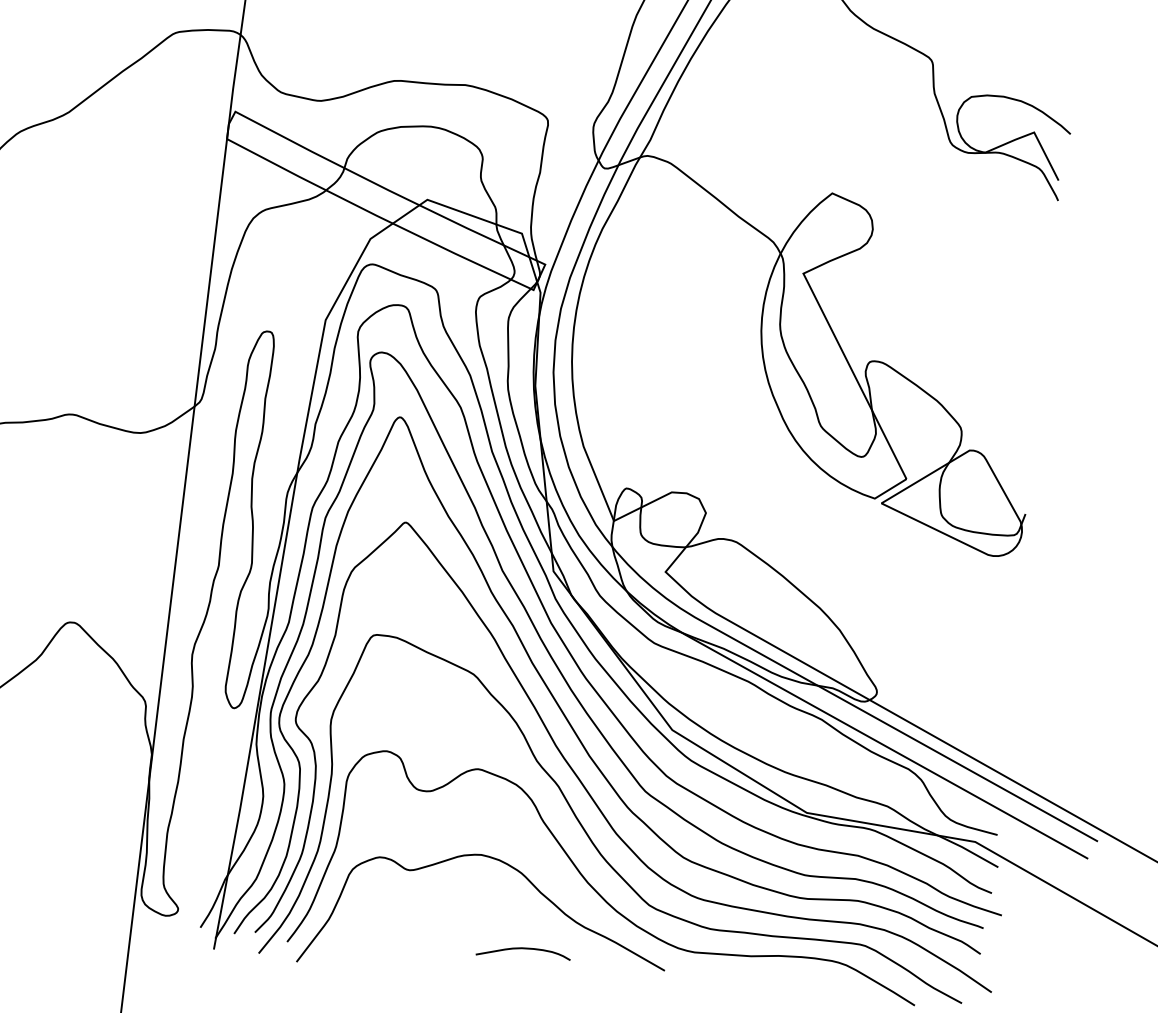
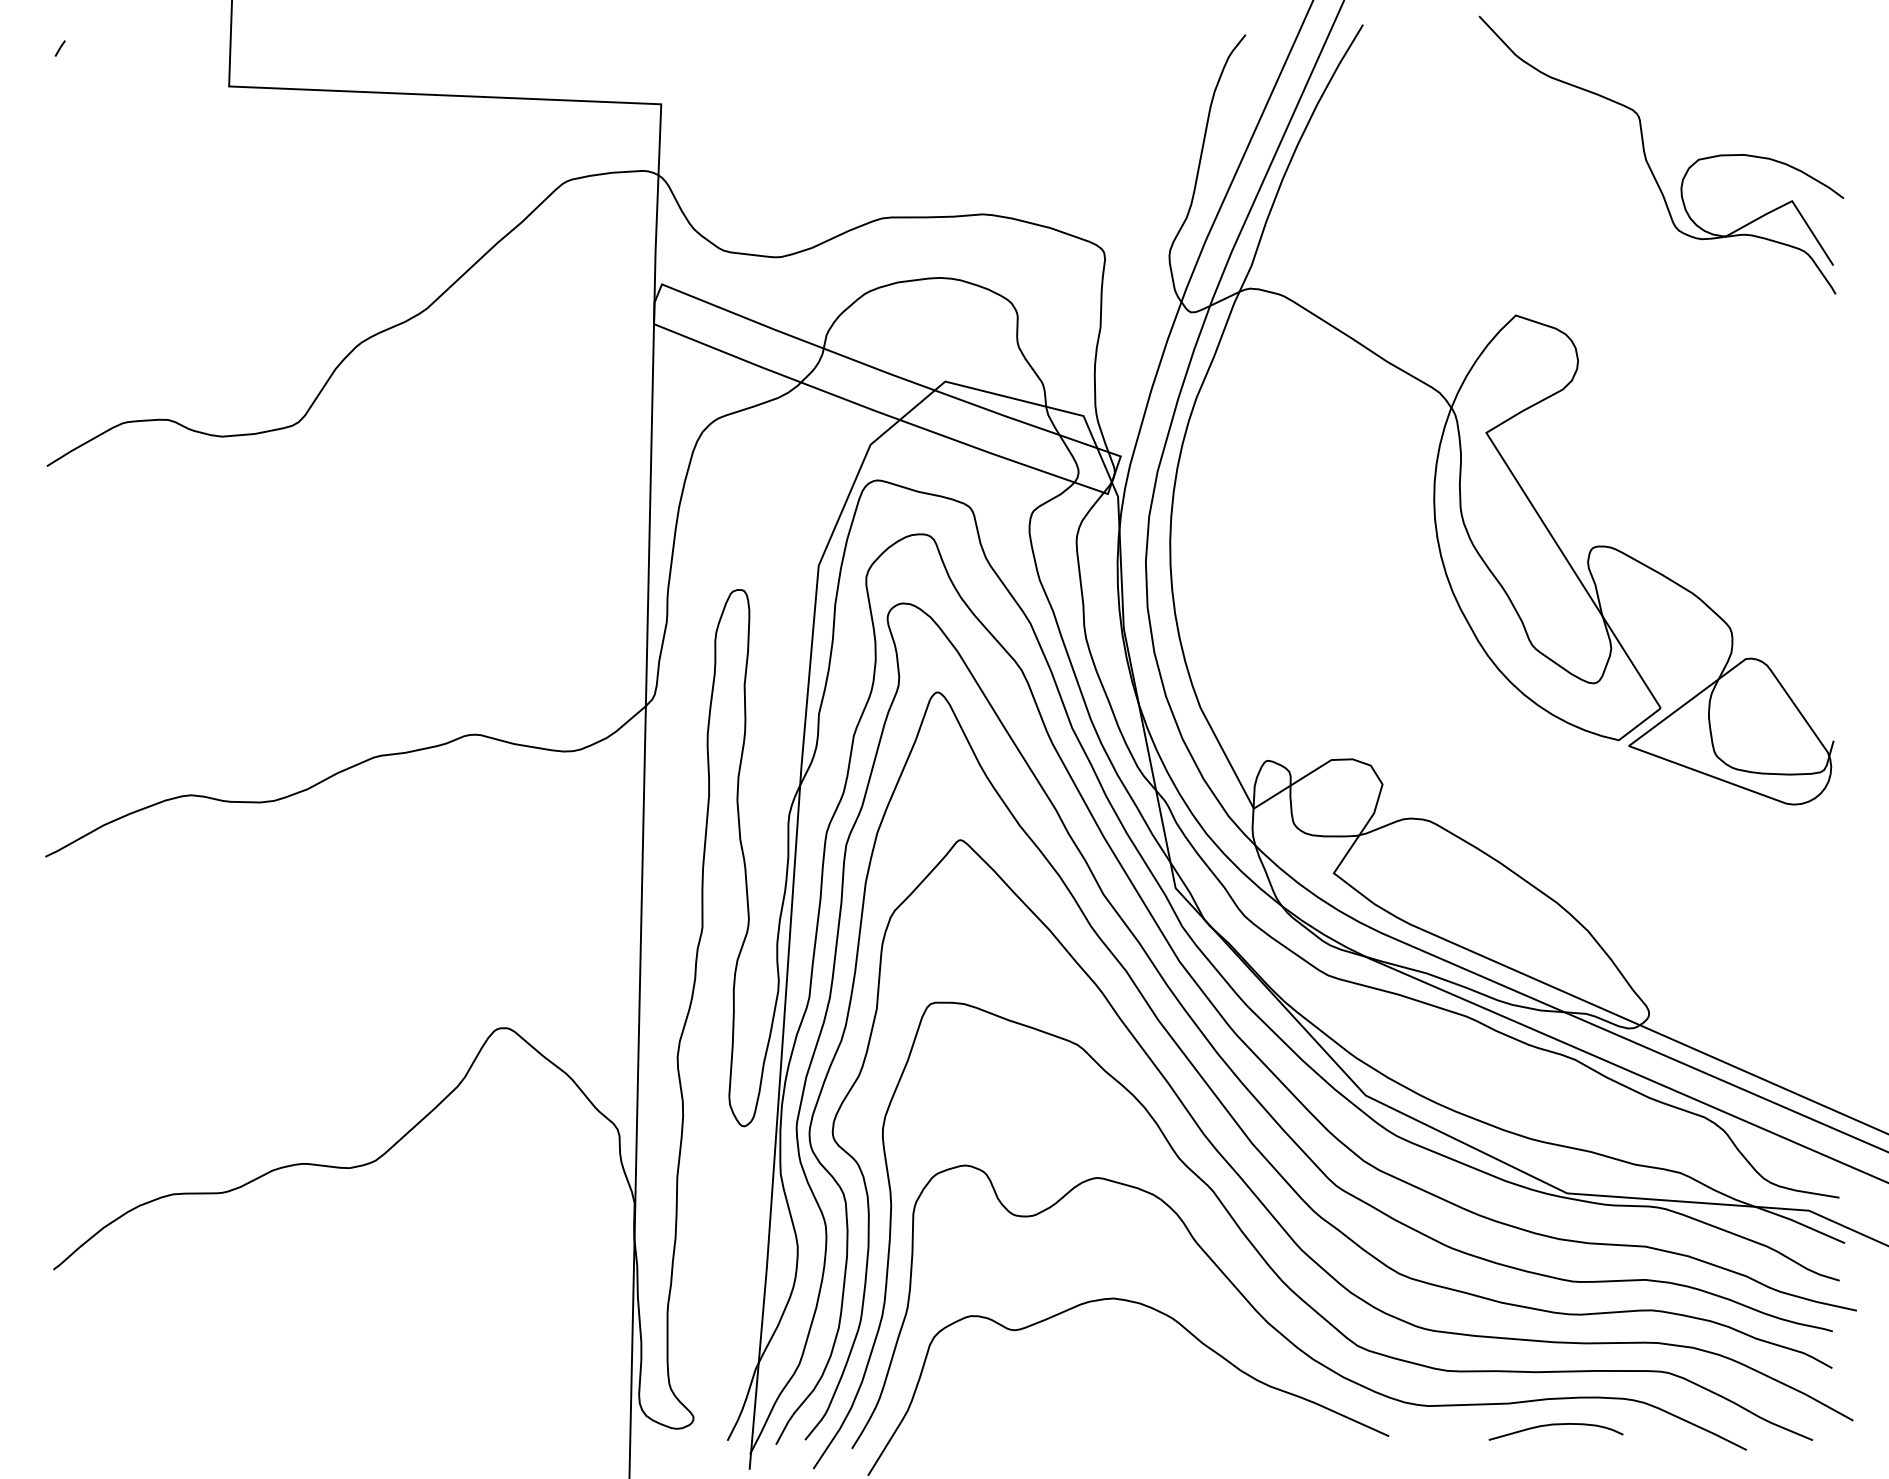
curve: (523, 949) -> (1555, 1425), moved

